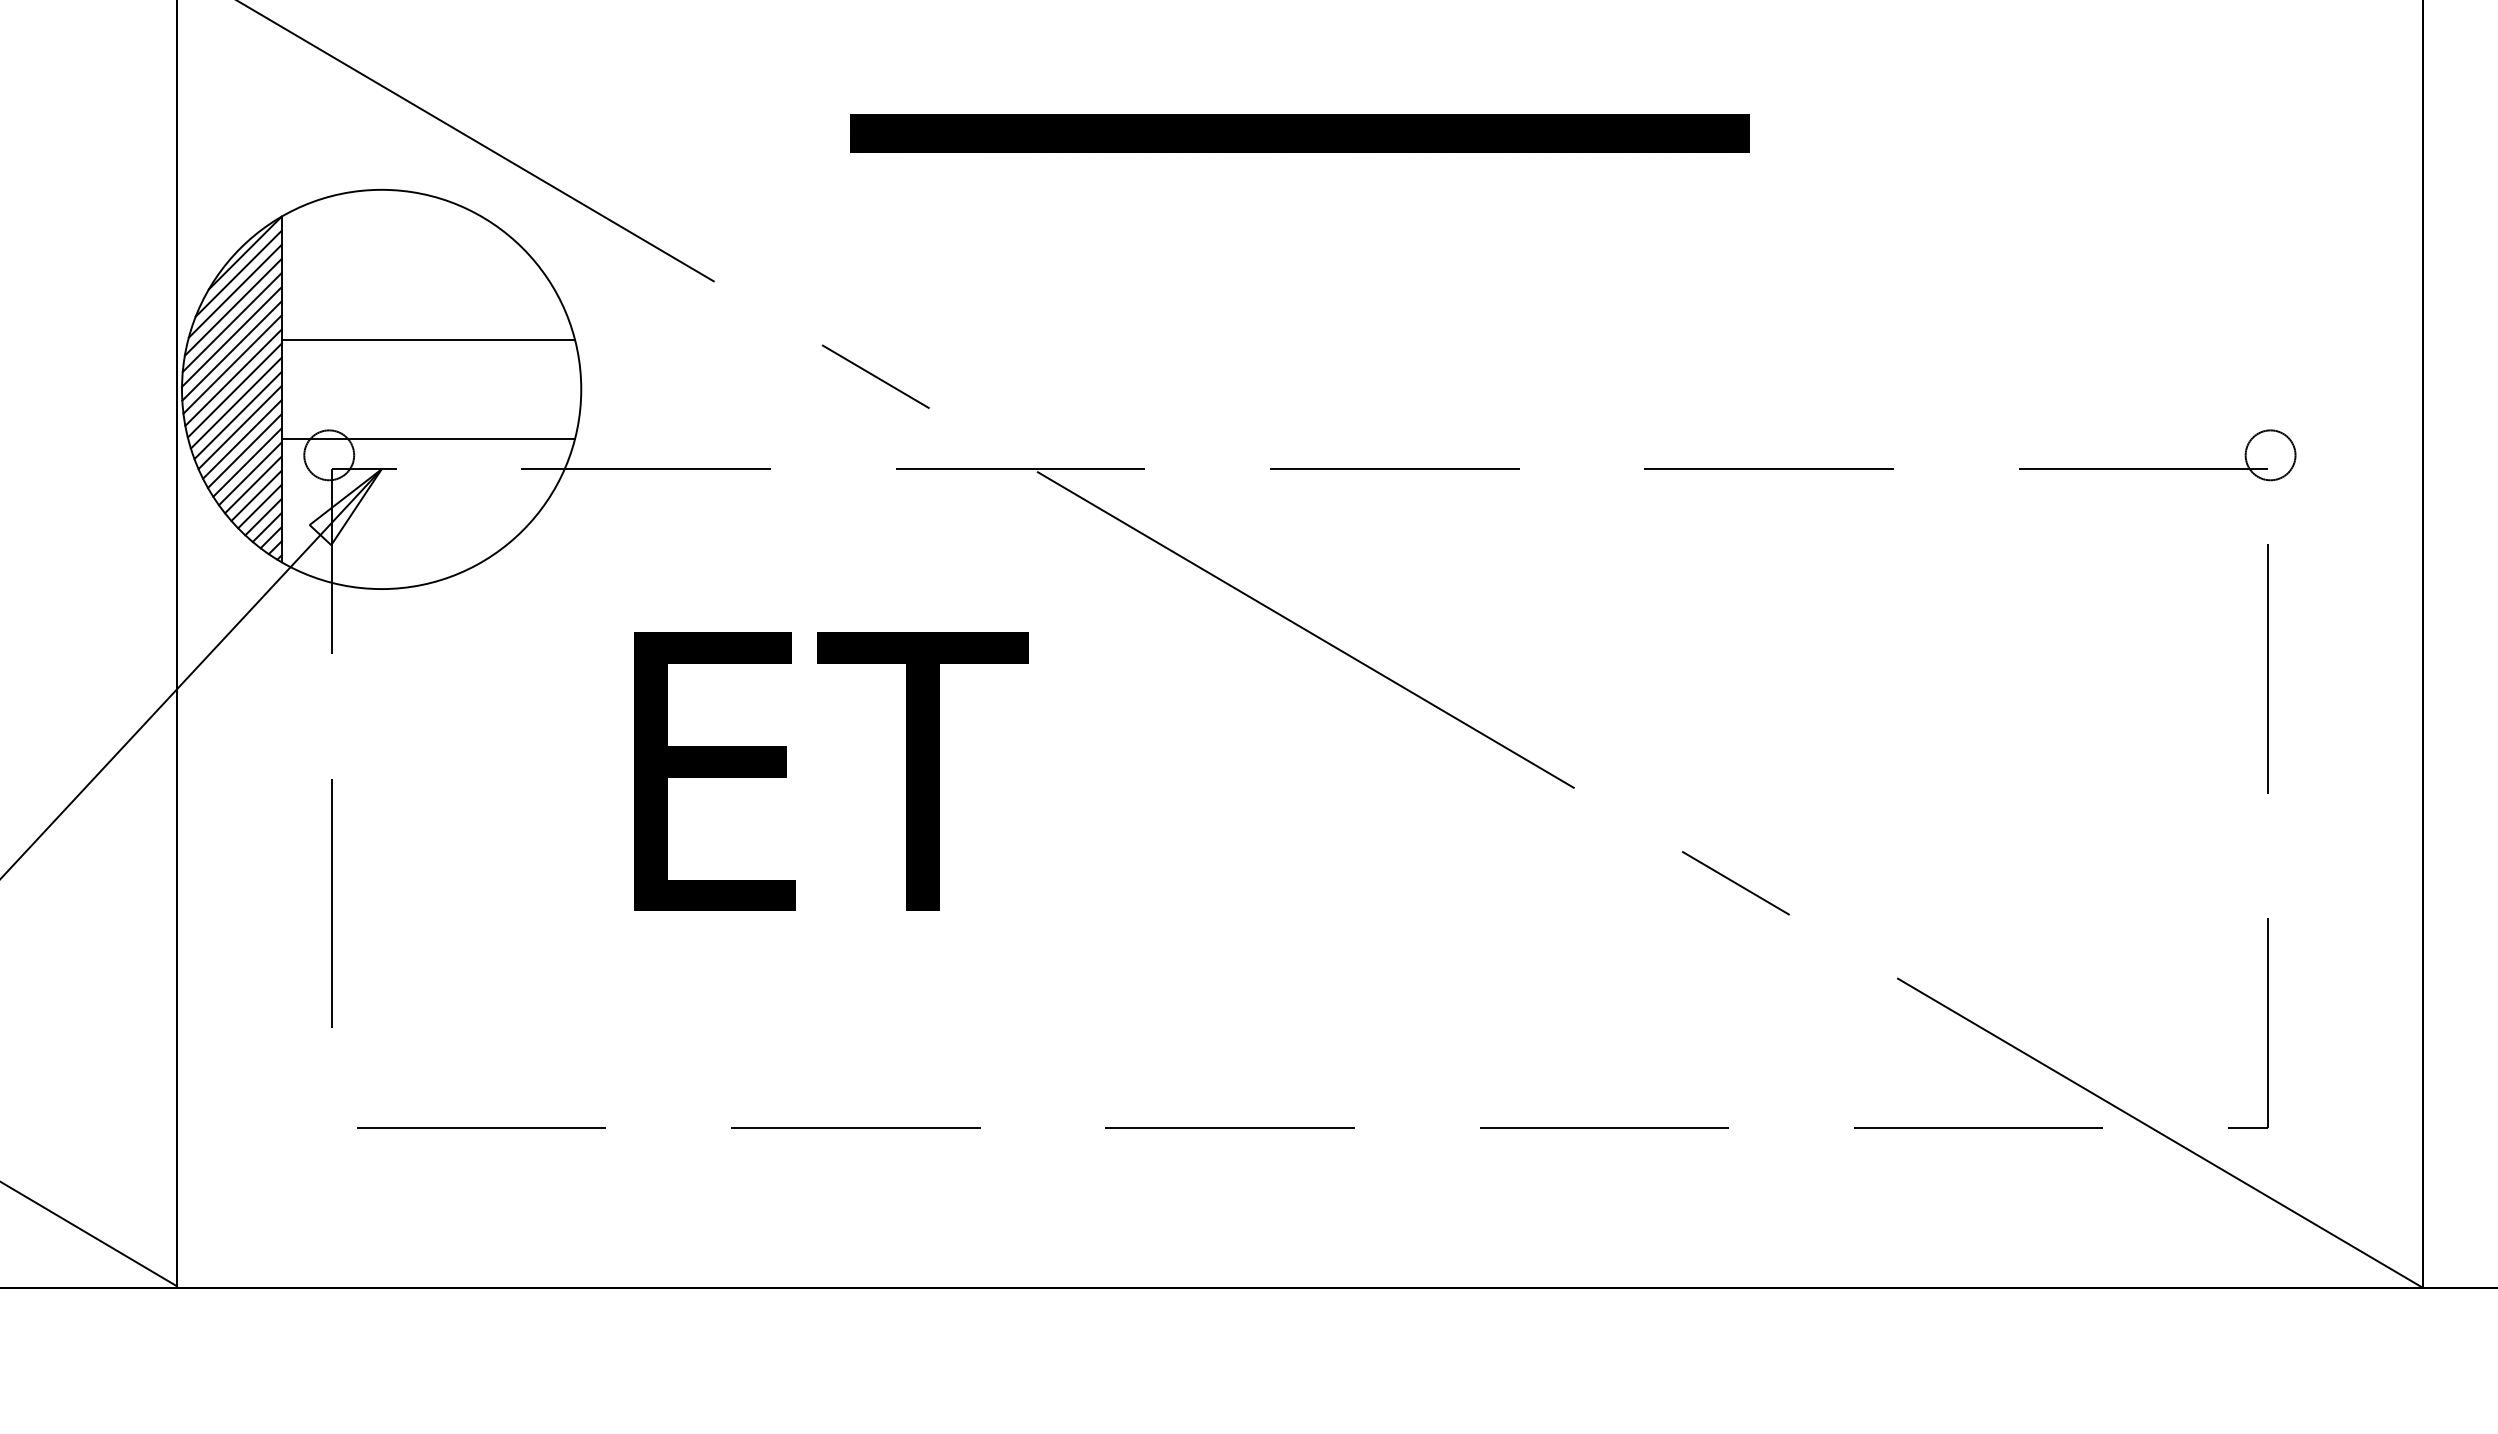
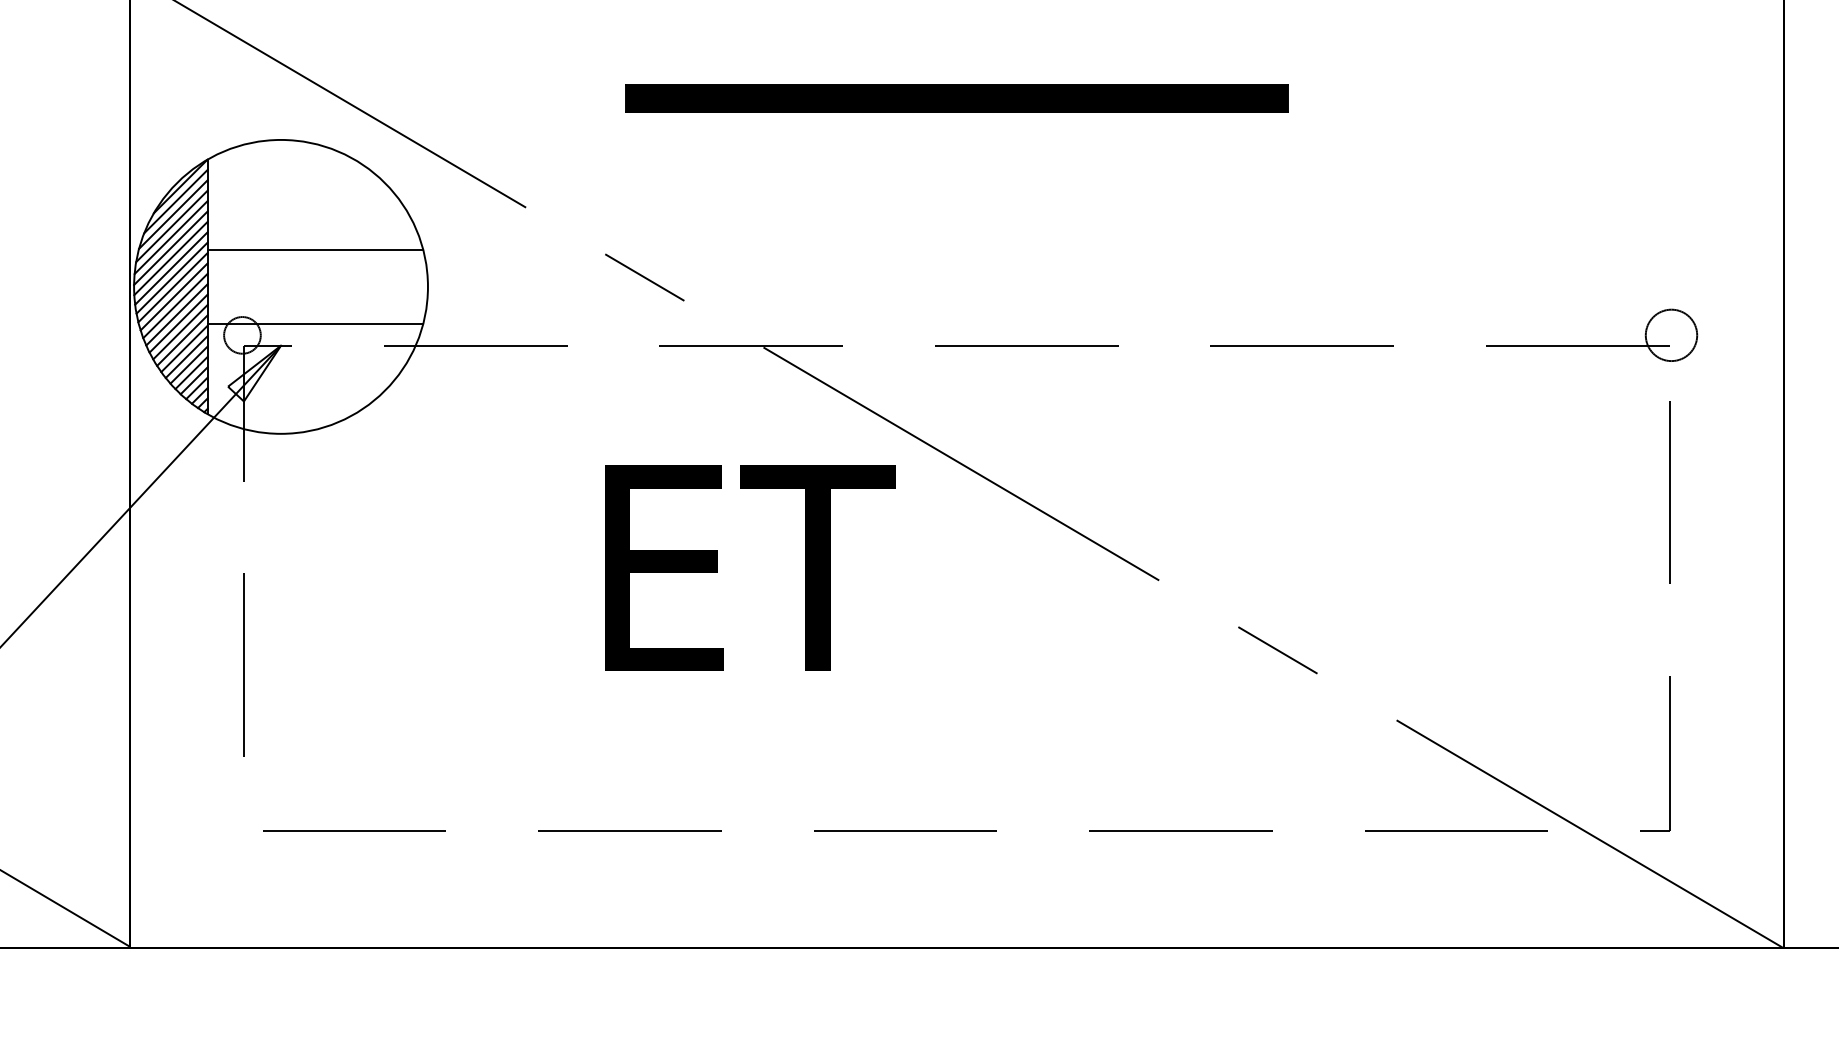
circle: (2270, 455) -> (1671, 335), size x1.4
text: (831, 771) -> (750, 568), moved

